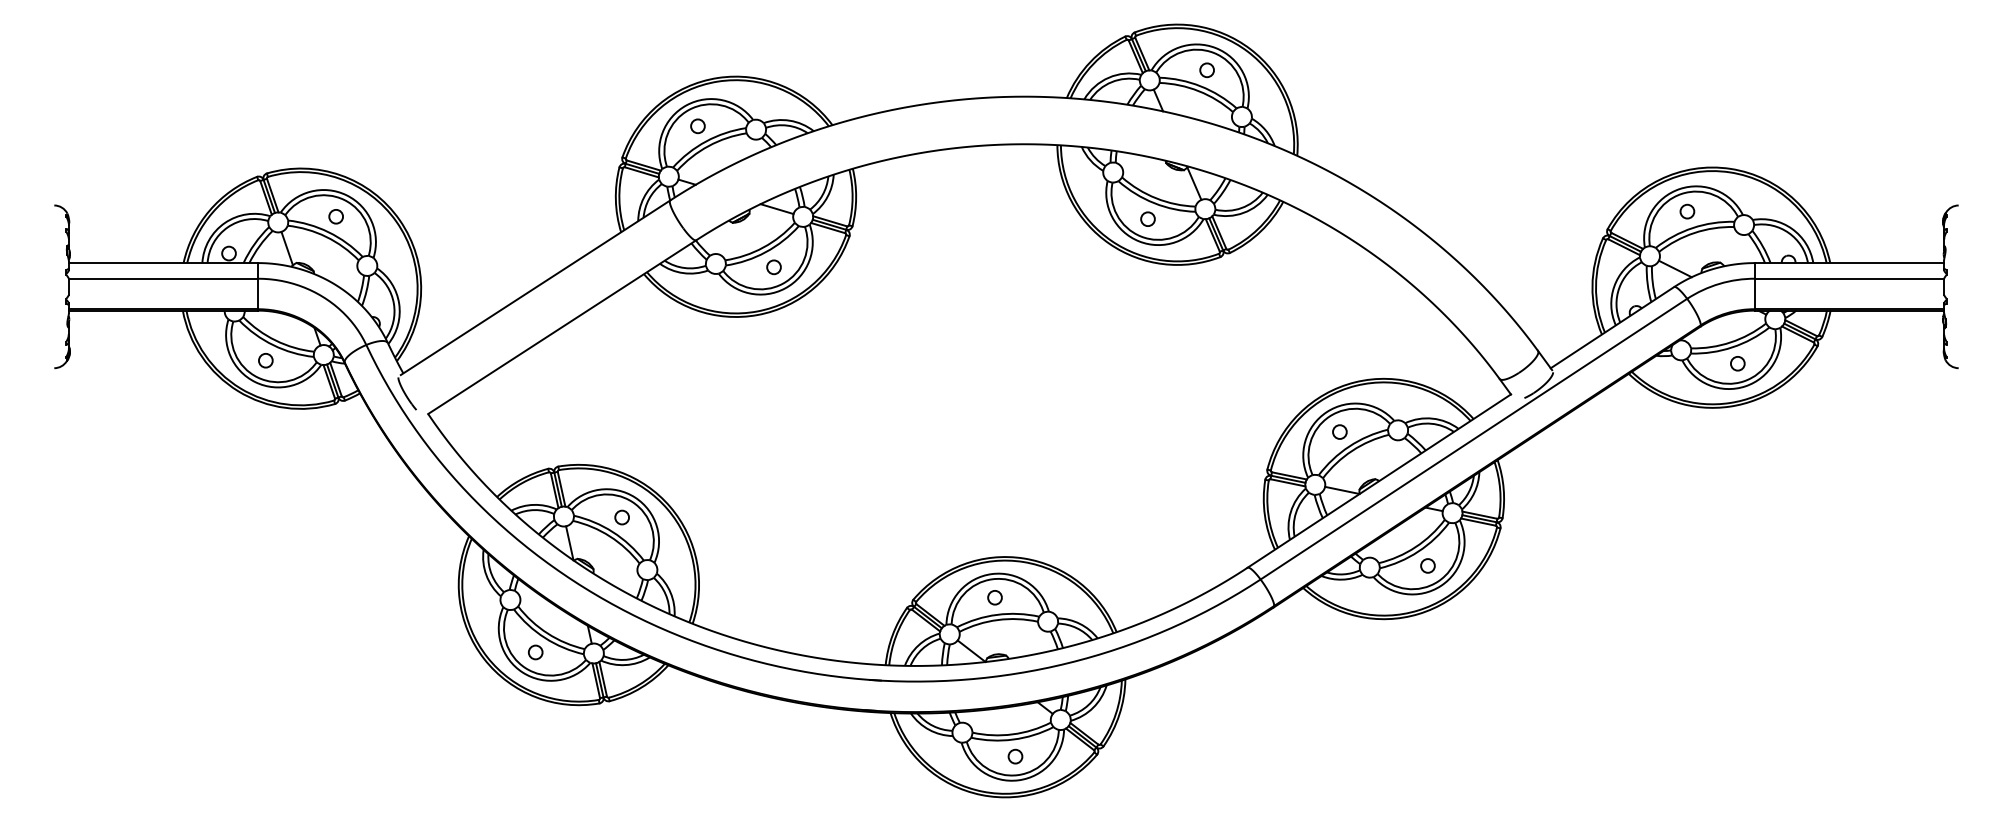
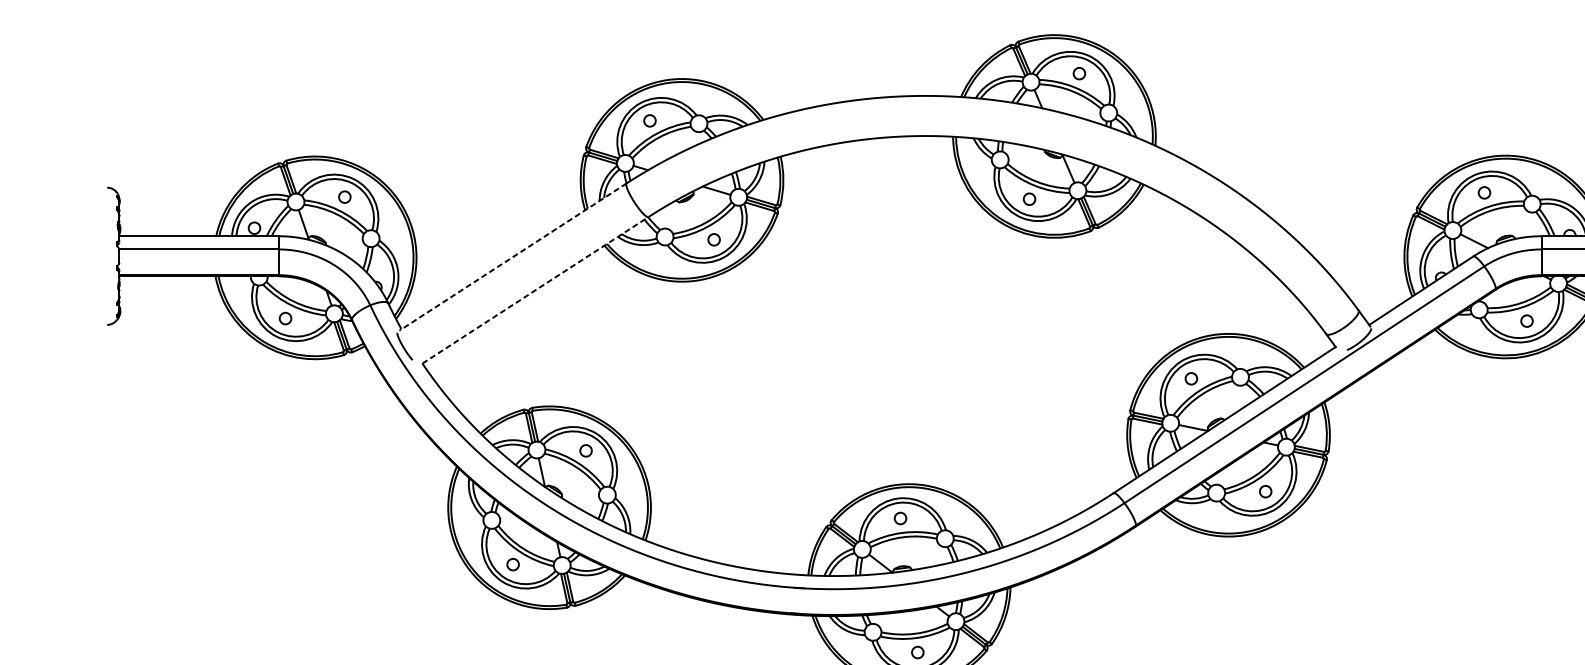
line: (535, 287) -> (512, 256), solid -> dashed
line: (562, 327) -> (535, 290), solid -> dashed

